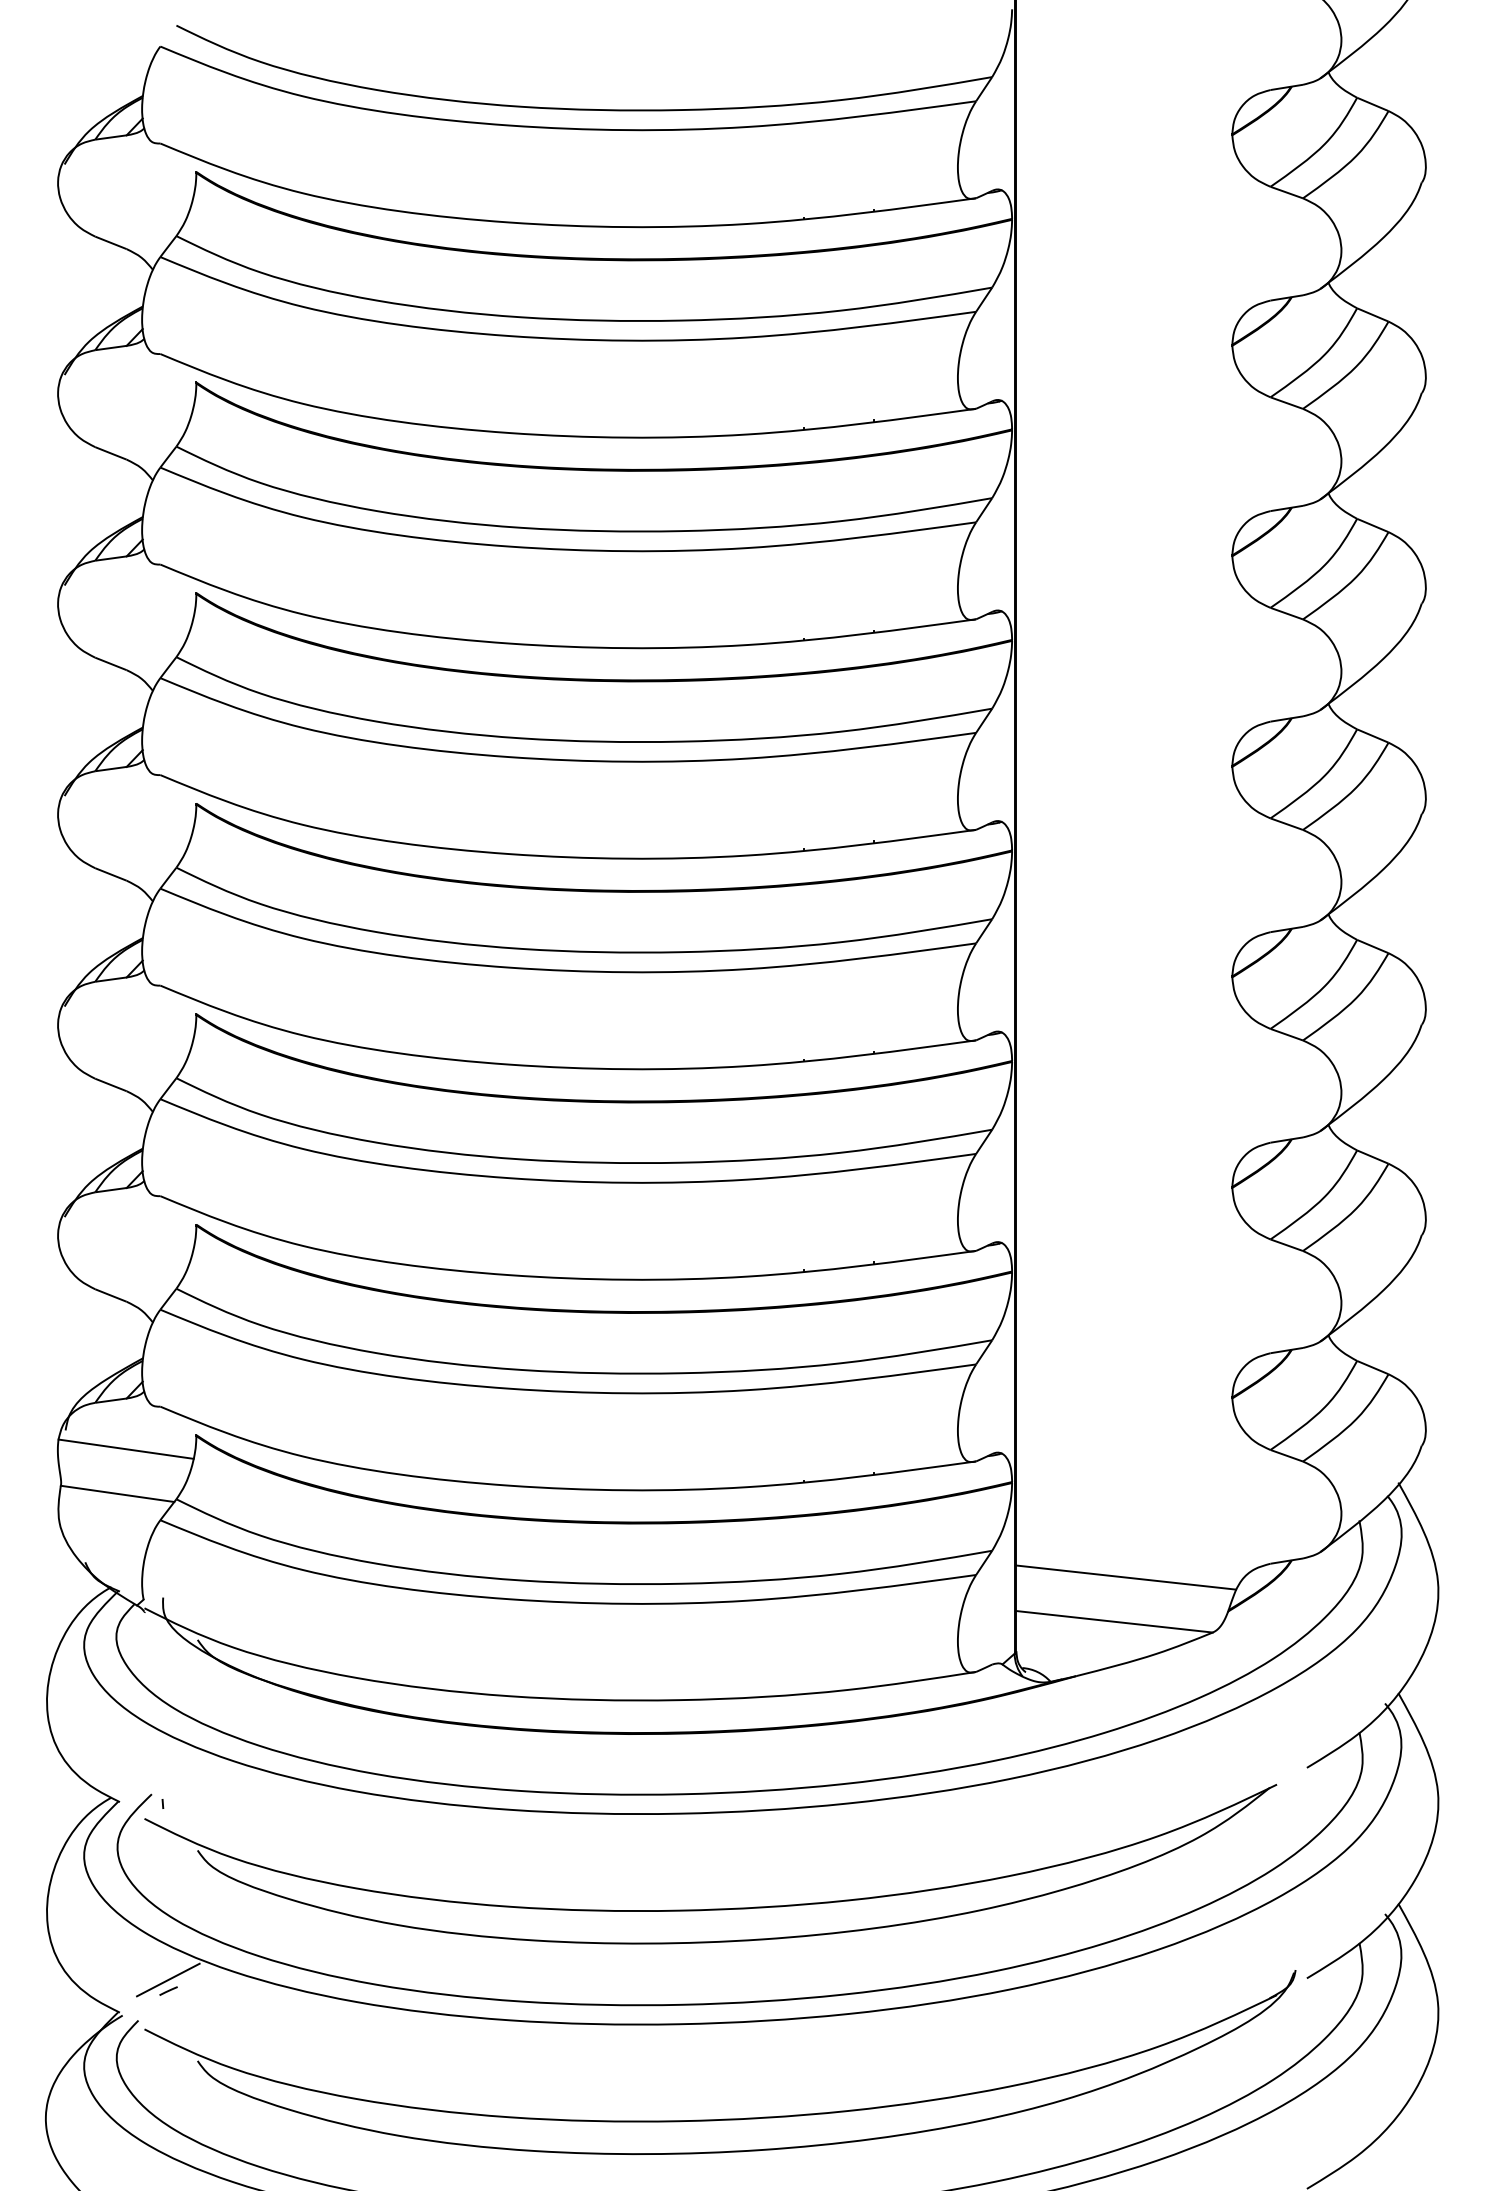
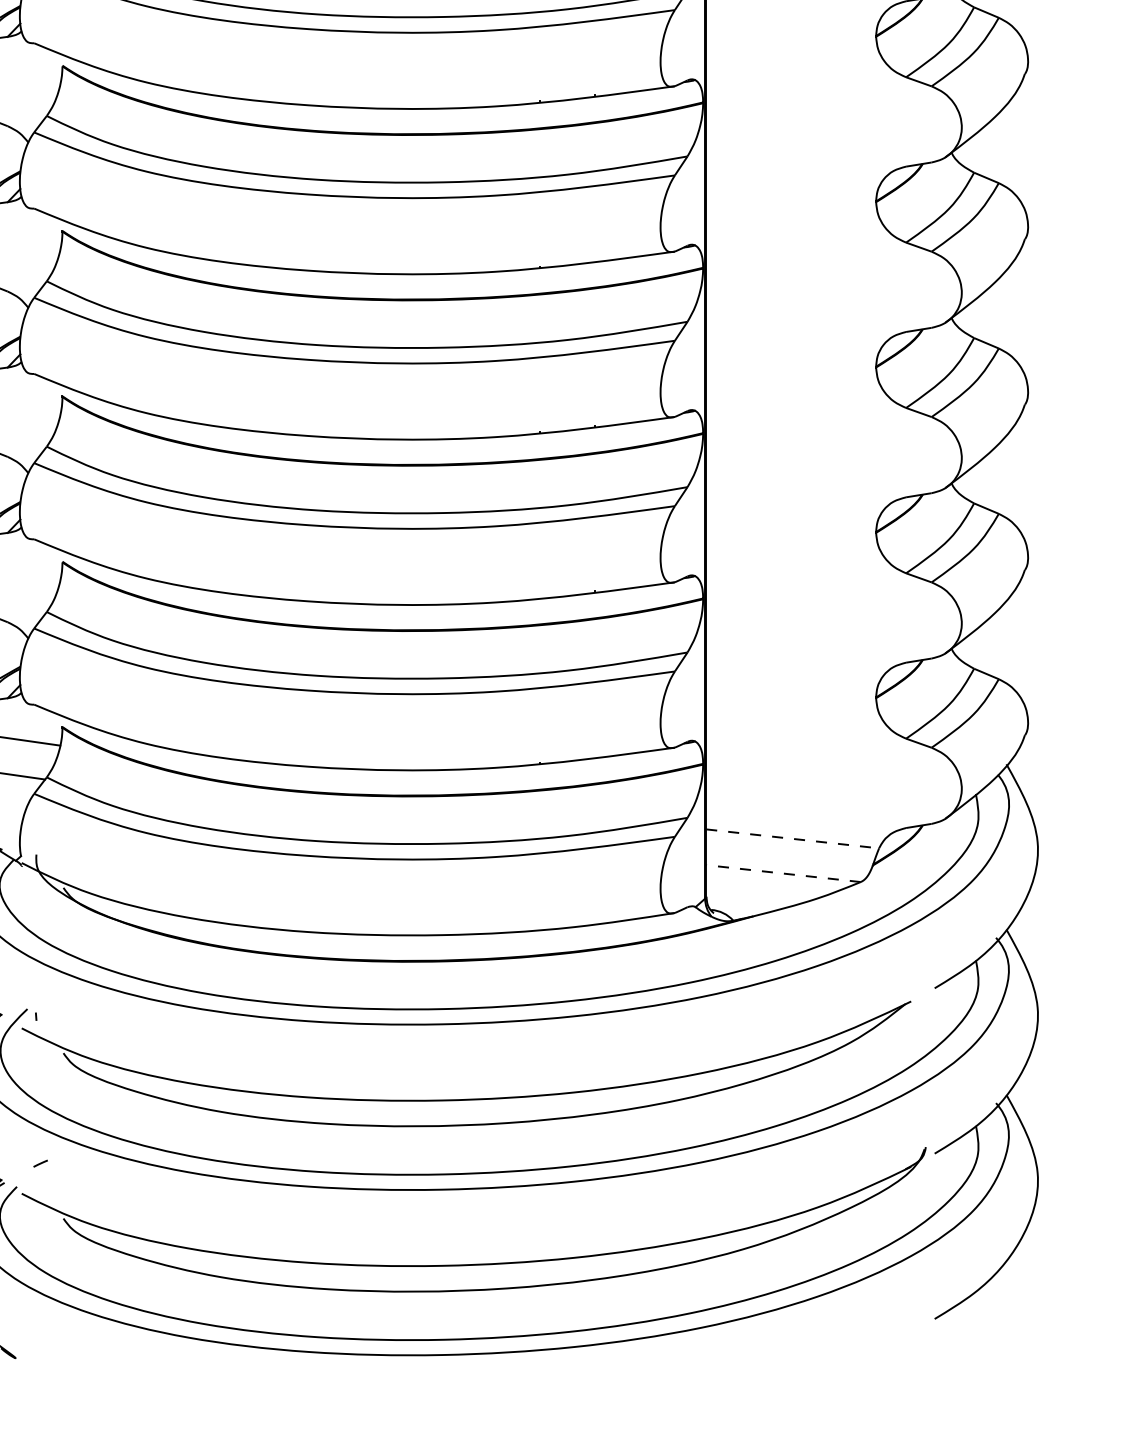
line: (1126, 1577) -> (793, 838), solid -> dashed
line: (1114, 1621) -> (783, 873), solid -> dashed
line: (168, 1979) -> (40, 1154), removed

